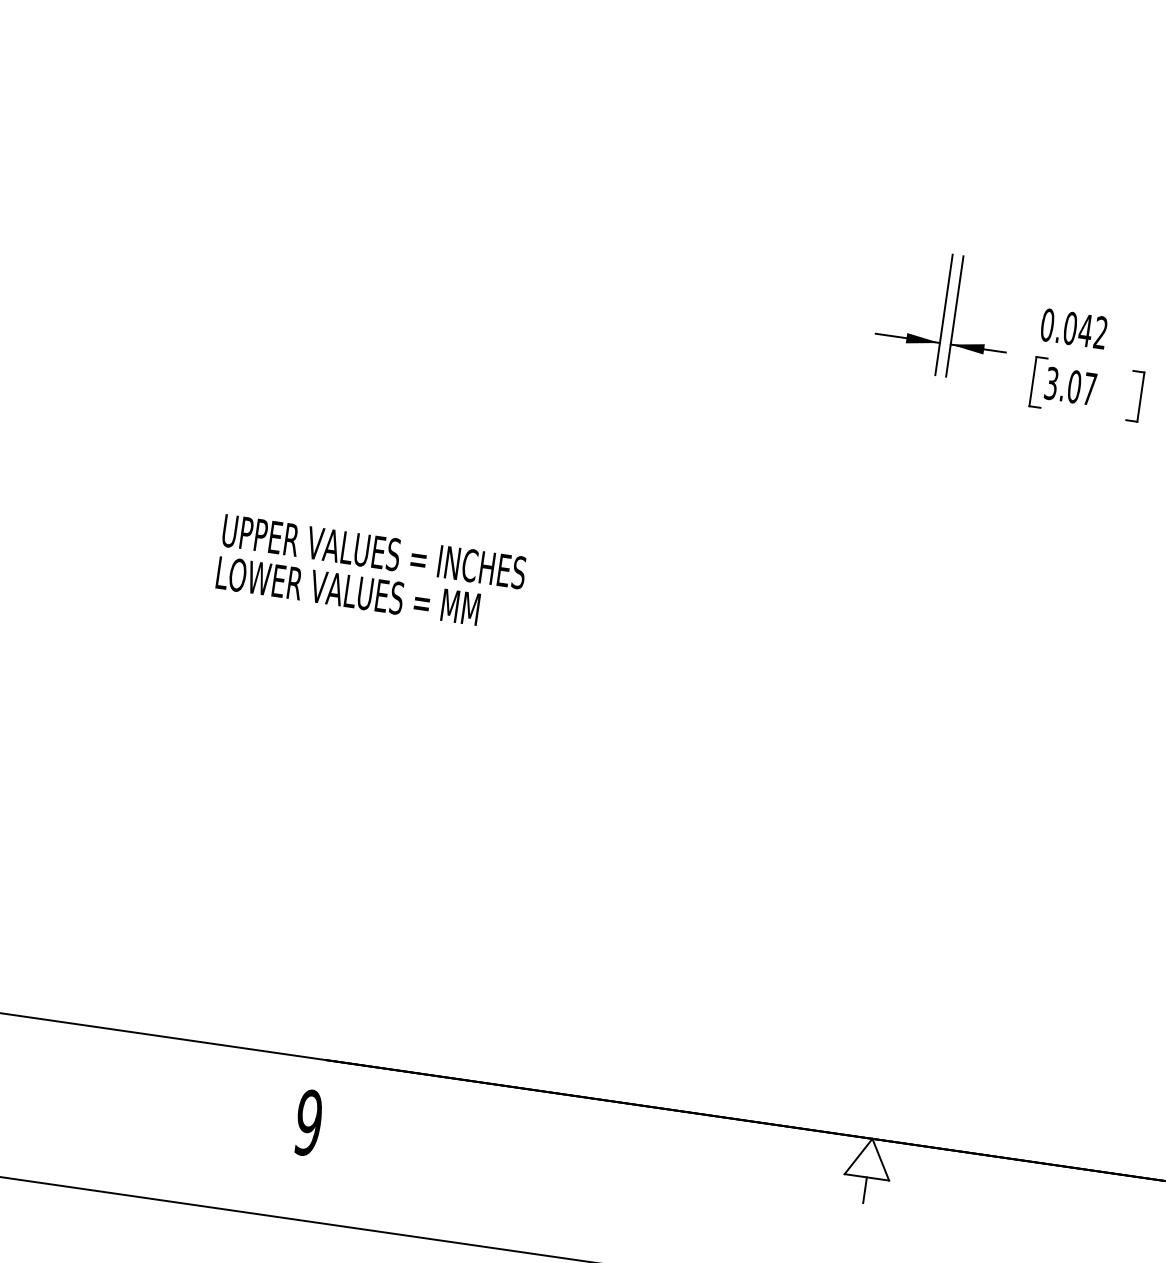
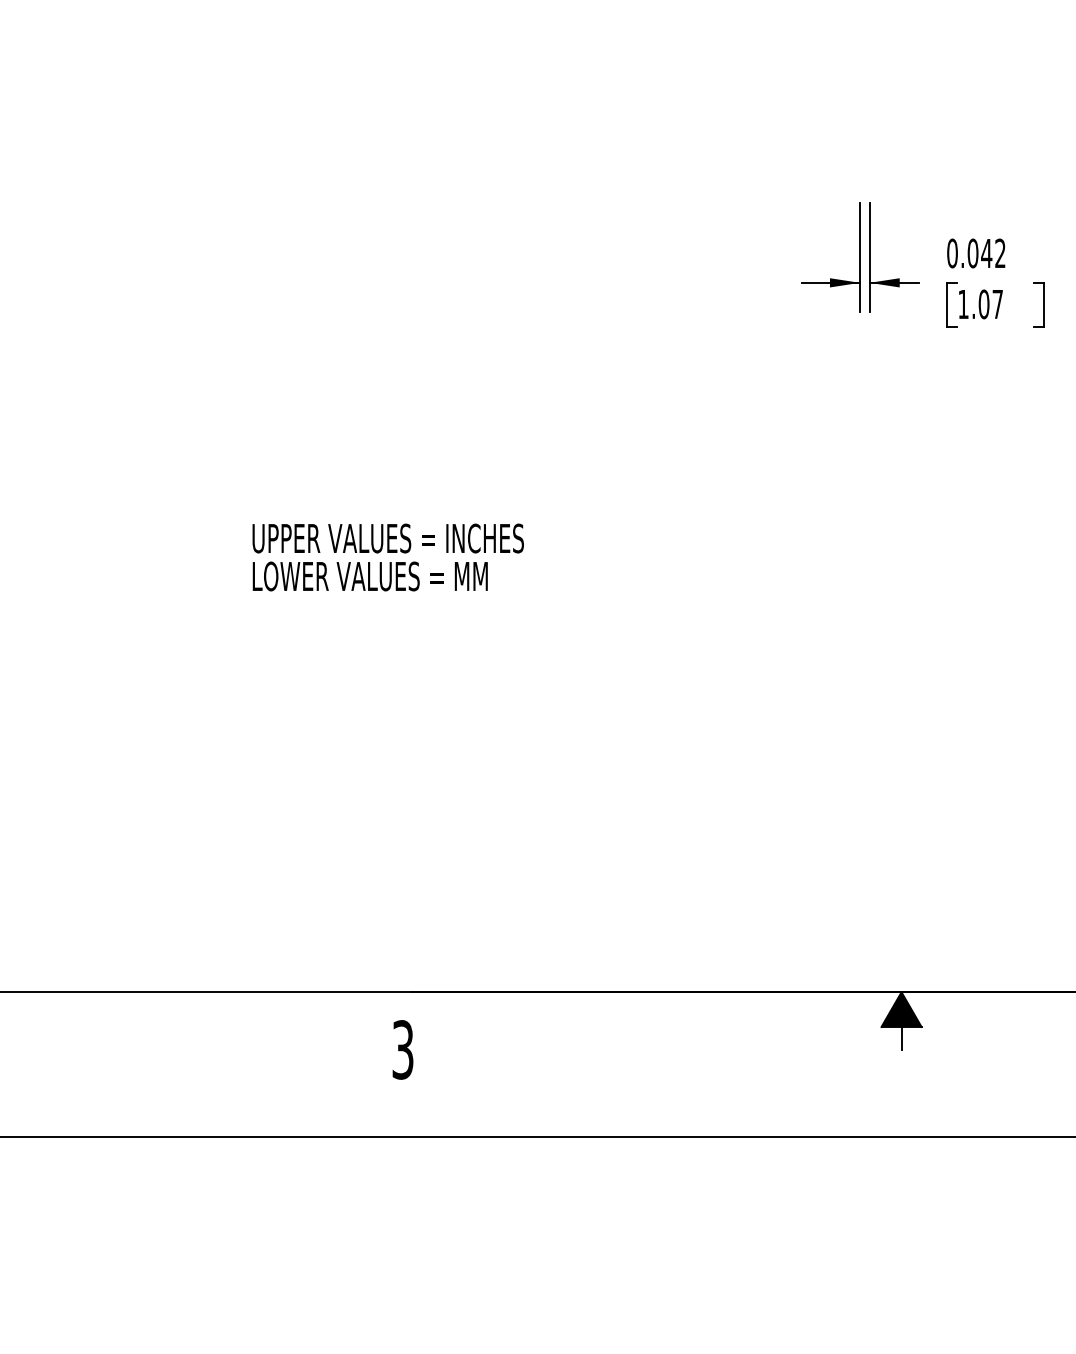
text: (1051, 383) -> (963, 304), 3.07 -> 1.07
text: (308, 1122) -> (402, 1049), 9 -> 3
fill: (869, 1157) -> (901, 1009), added

